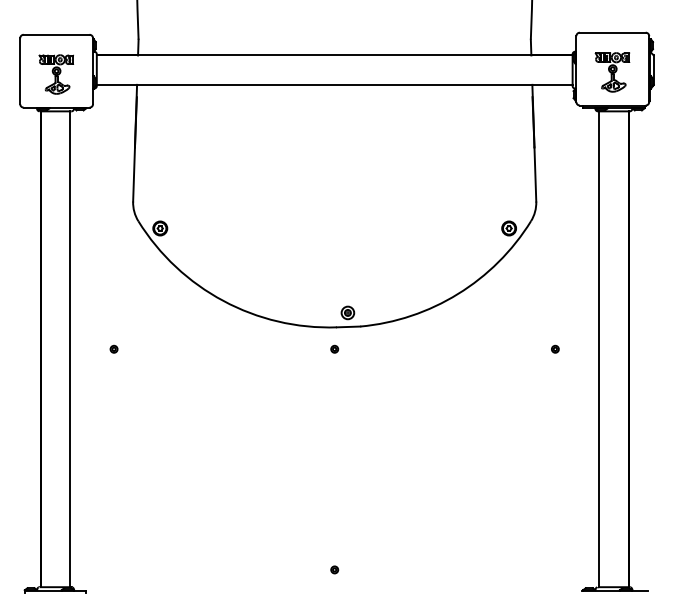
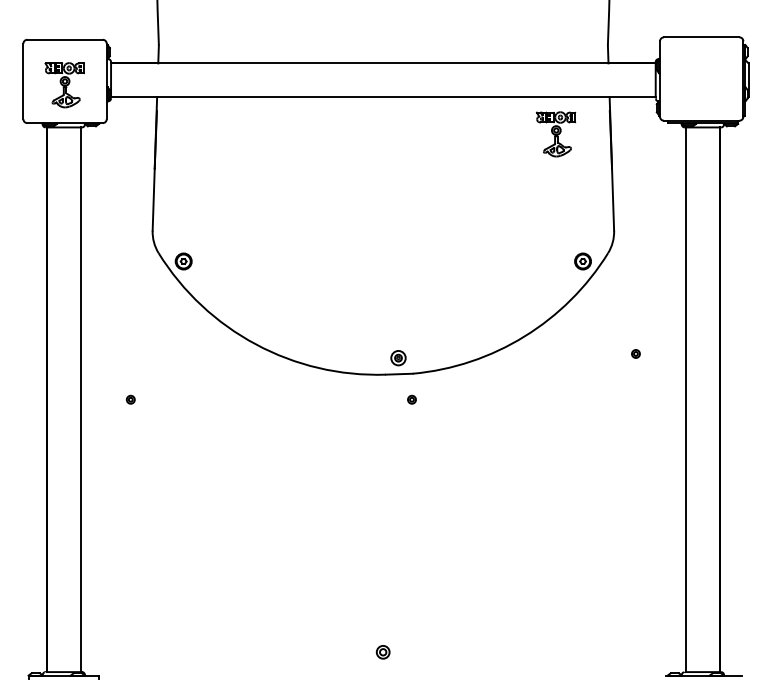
part: (612, 72) -> (555, 134), moved
part: (334, 348) -> (411, 398), moved
part: (555, 348) -> (636, 353), moved
part: (334, 569) -> (383, 651), size x1.6

